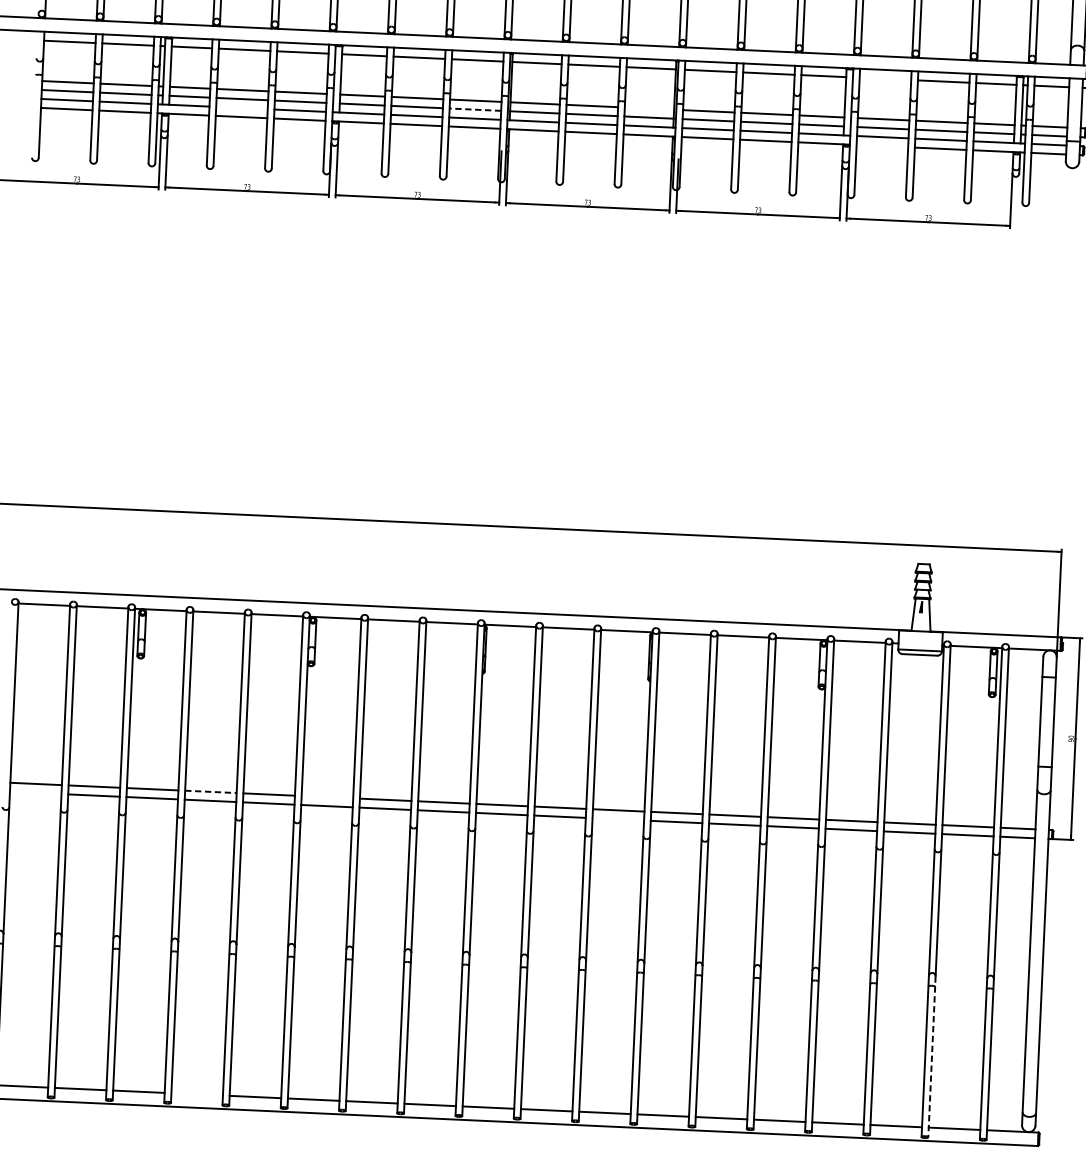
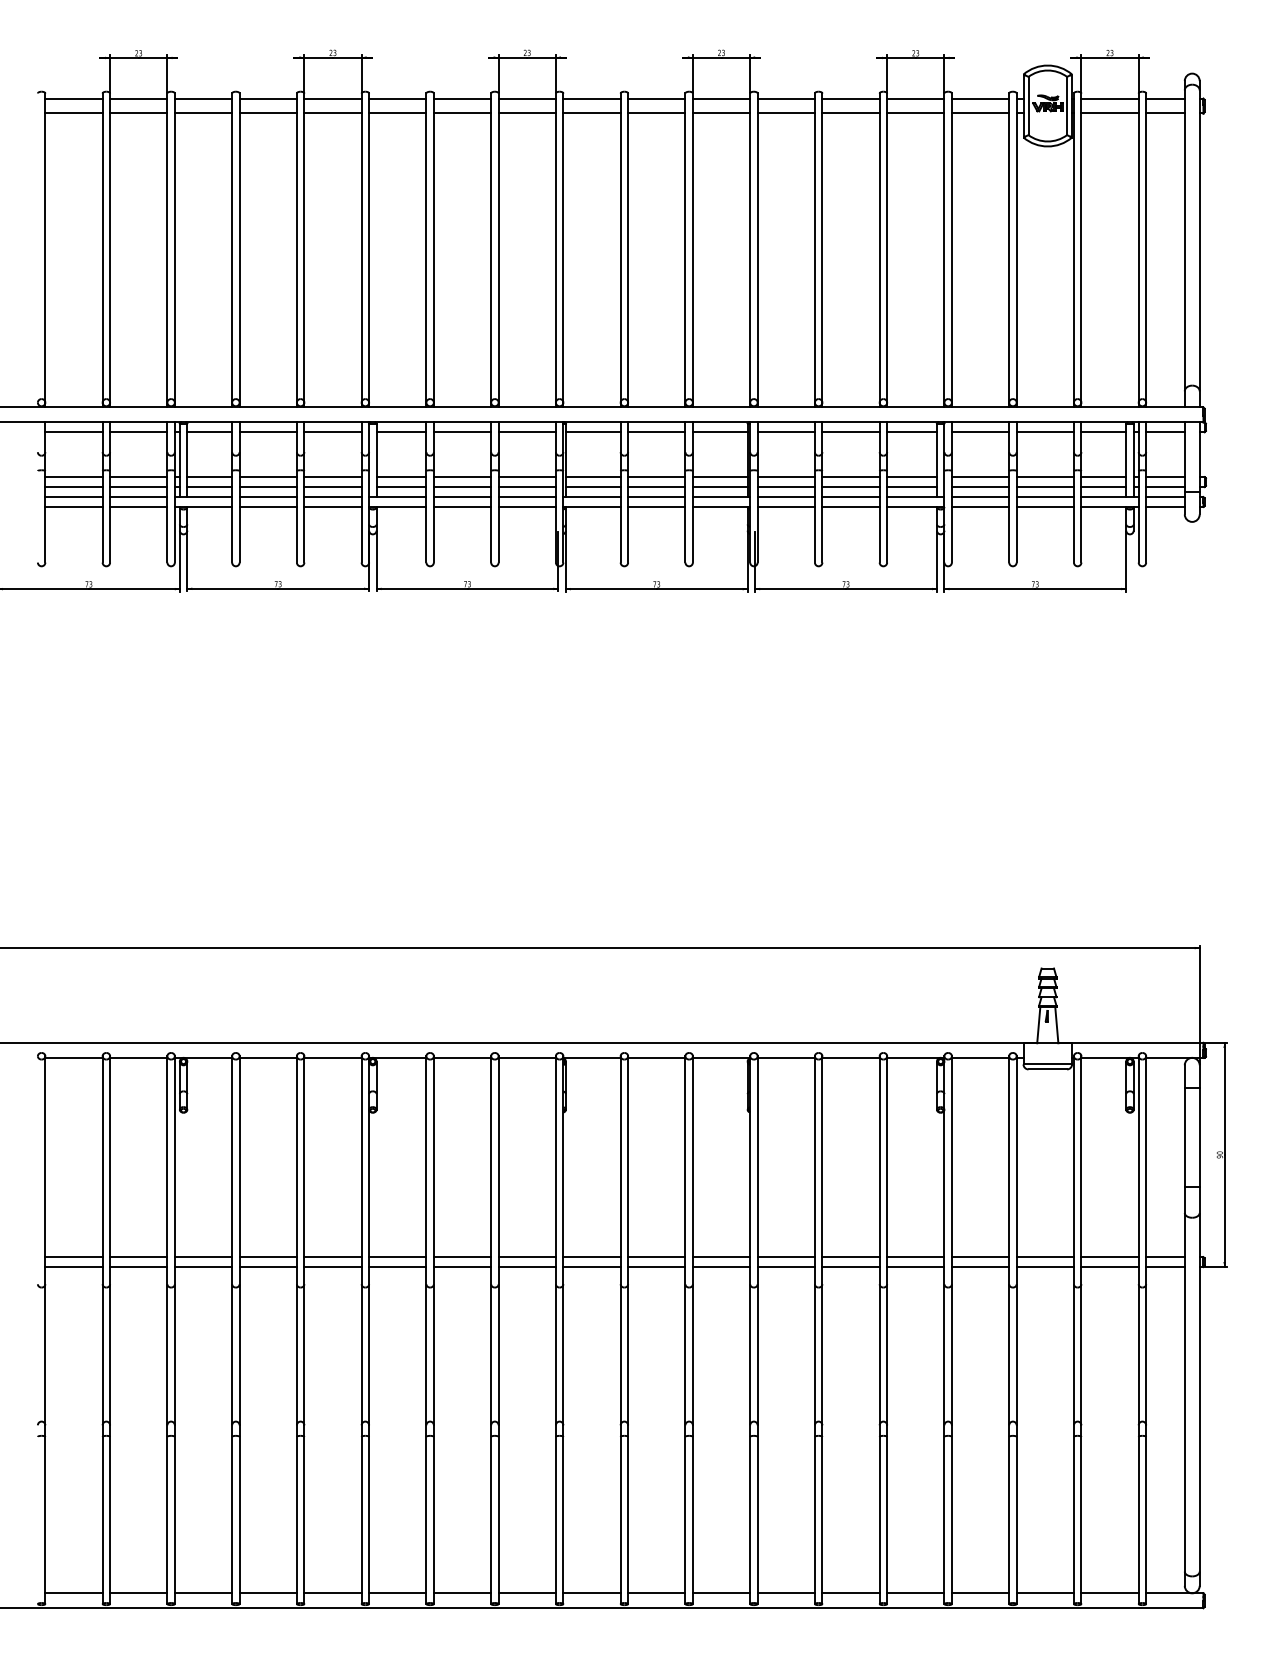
line: (885, 79) -> (980, 432), added
line: (241, 108) -> (267, 497), added
line: (648, 108) -> (719, 477), added
line: (475, 110) -> (527, 487), dashed -> solid
line: (882, 145) -> (980, 506), added
line: (211, 792) -> (268, 1257), dashed -> solid
line: (35, 793) -> (73, 1267), added
line: (327, 797) -> (397, 1257), added
line: (618, 819) -> (721, 1267), added
line: (932, 1057) -> (1081, 1515), dashed -> solid
line: (196, 1094) -> (267, 1593), added

